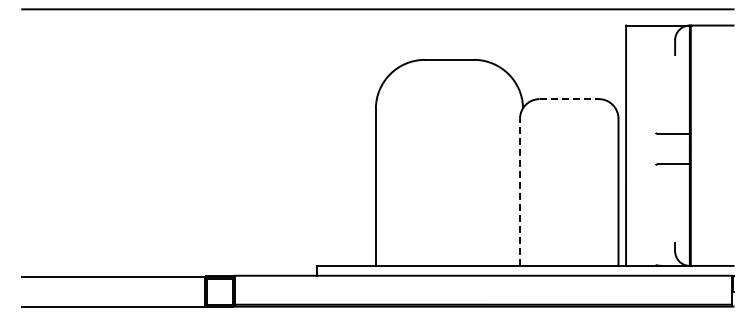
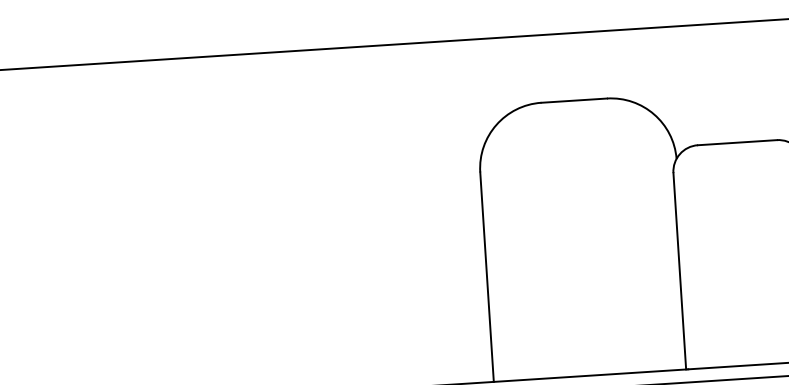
line: (569, 99) -> (737, 143), dashed -> solid
line: (520, 192) -> (680, 271), dashed -> solid

